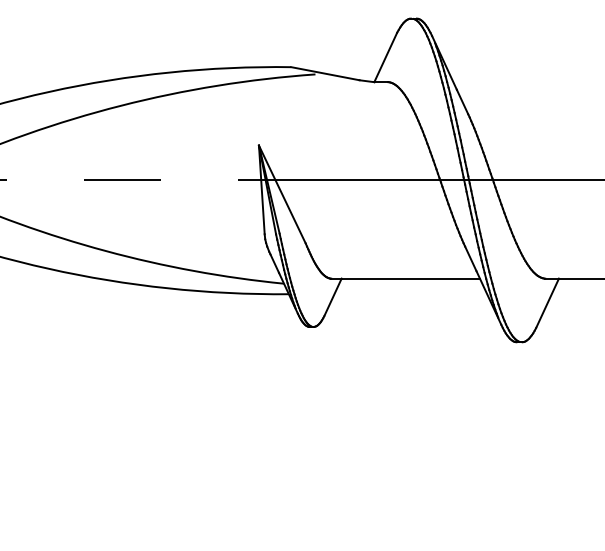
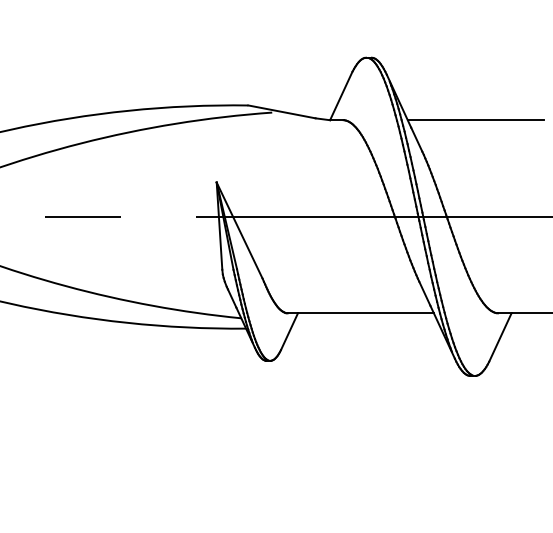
line: (522, 82) -> (475, 120), added

